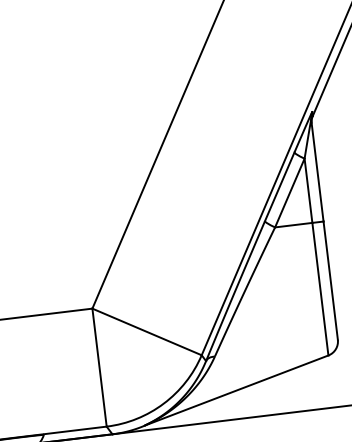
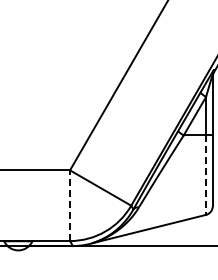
line: (321, 289) -> (206, 175), solid -> dashed
line: (100, 367) -> (70, 205), solid -> dashed

